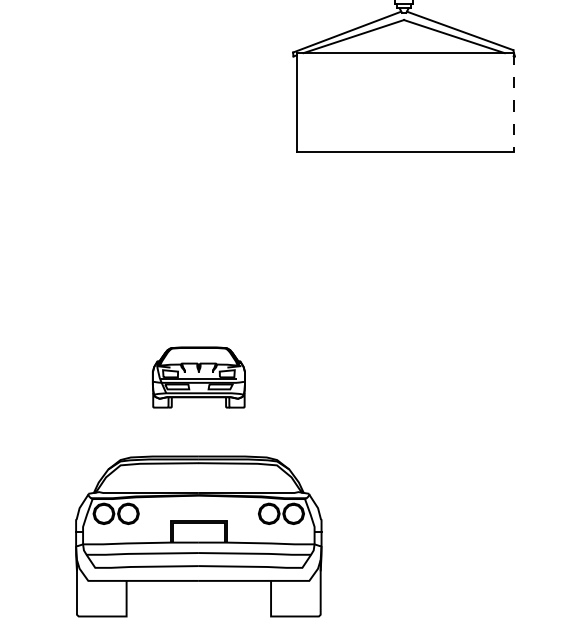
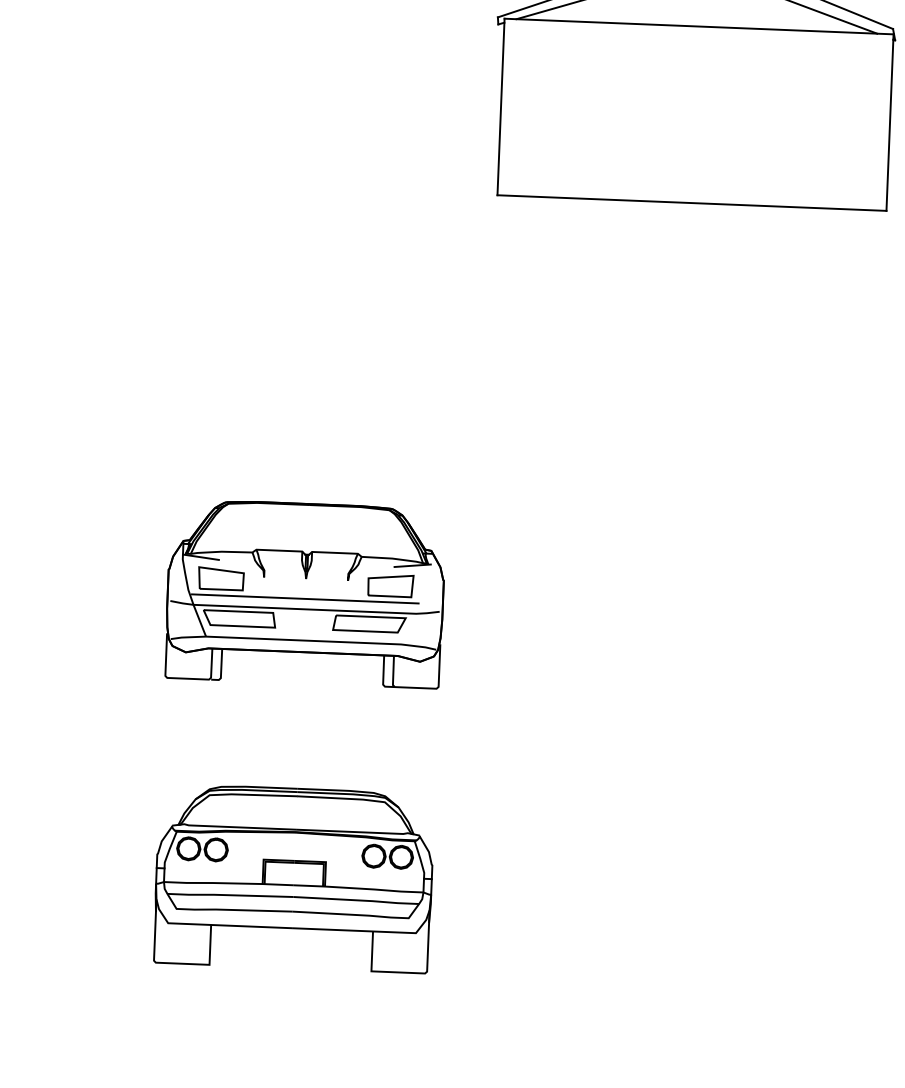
line: (513, 102) -> (889, 122), dashed -> solid
part: (198, 377) -> (304, 593), size x1.67
part: (198, 536) -> (293, 878), size x0.62

